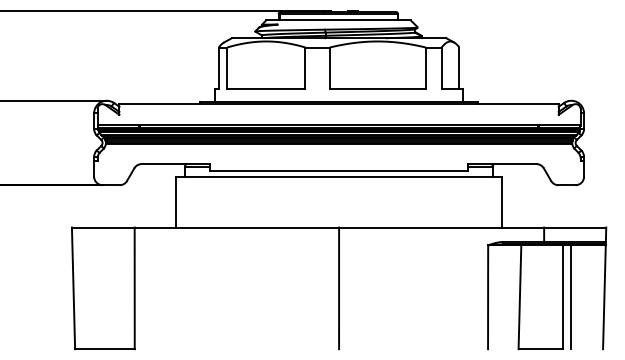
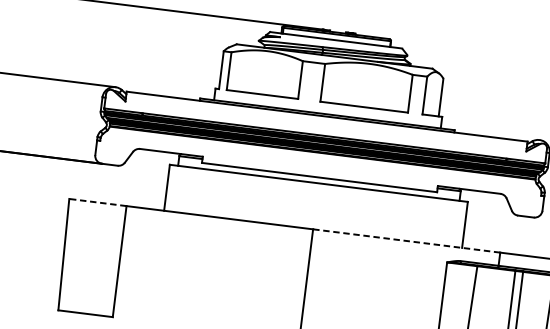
line: (102, 227) -> (97, 202), solid -> dashed
line: (441, 227) -> (406, 240), solid -> dashed

